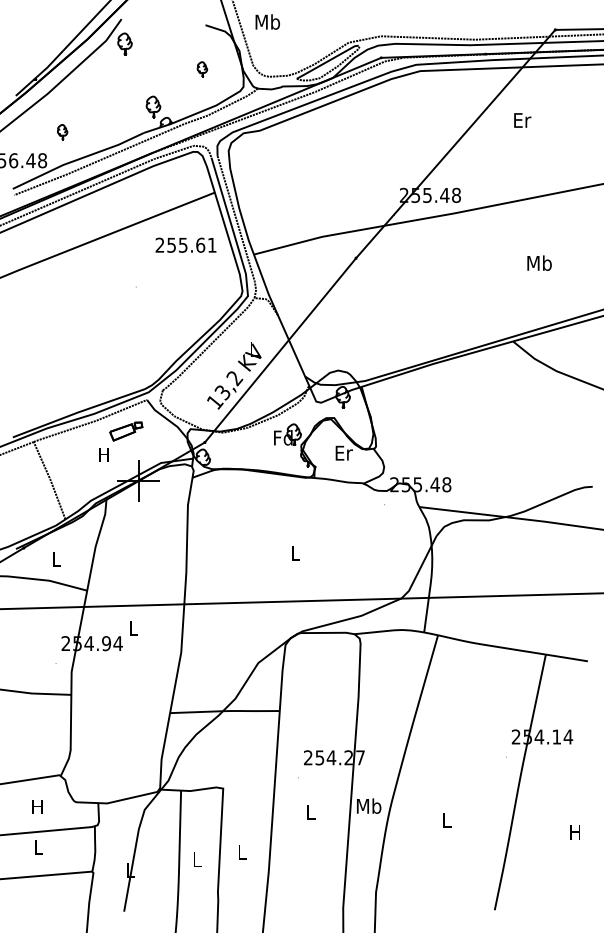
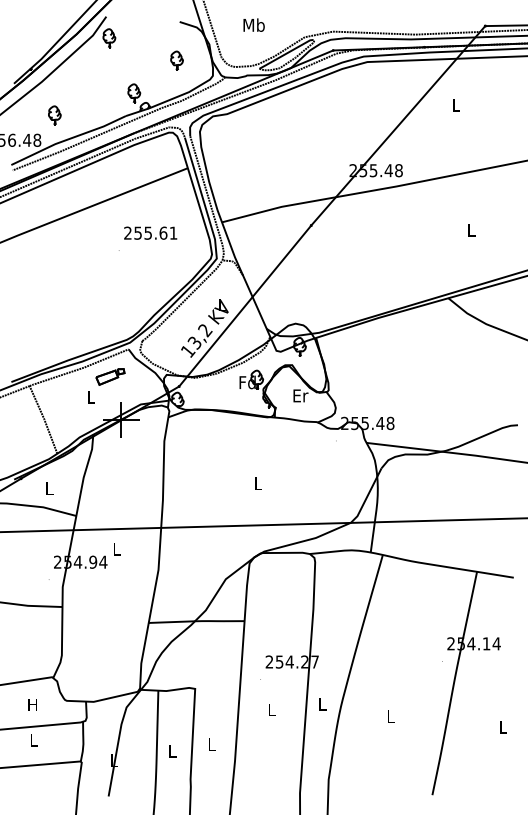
text: (267, 21) -> (253, 24), moved
part: (201, 69) -> (176, 60), size x1.43
text: (522, 119) -> (456, 104), Er -> L
part: (62, 132) -> (54, 115), size x1.43
text: (185, 244) -> (150, 232), moved
text: (539, 262) -> (471, 229), Mb -> L
text: (103, 455) -> (90, 397), H -> L
text: (368, 805) -> (322, 703), Mb -> L
text: (574, 832) -> (502, 727), H -> L

